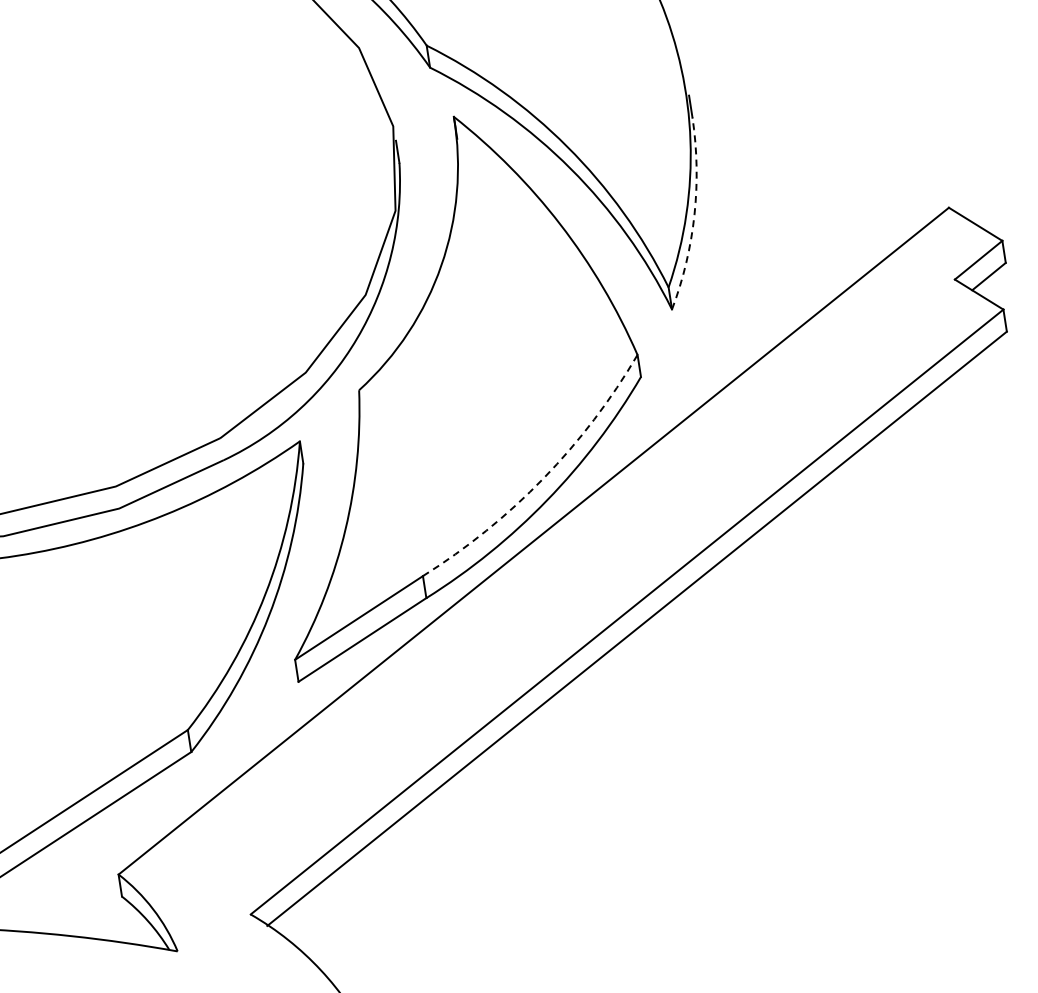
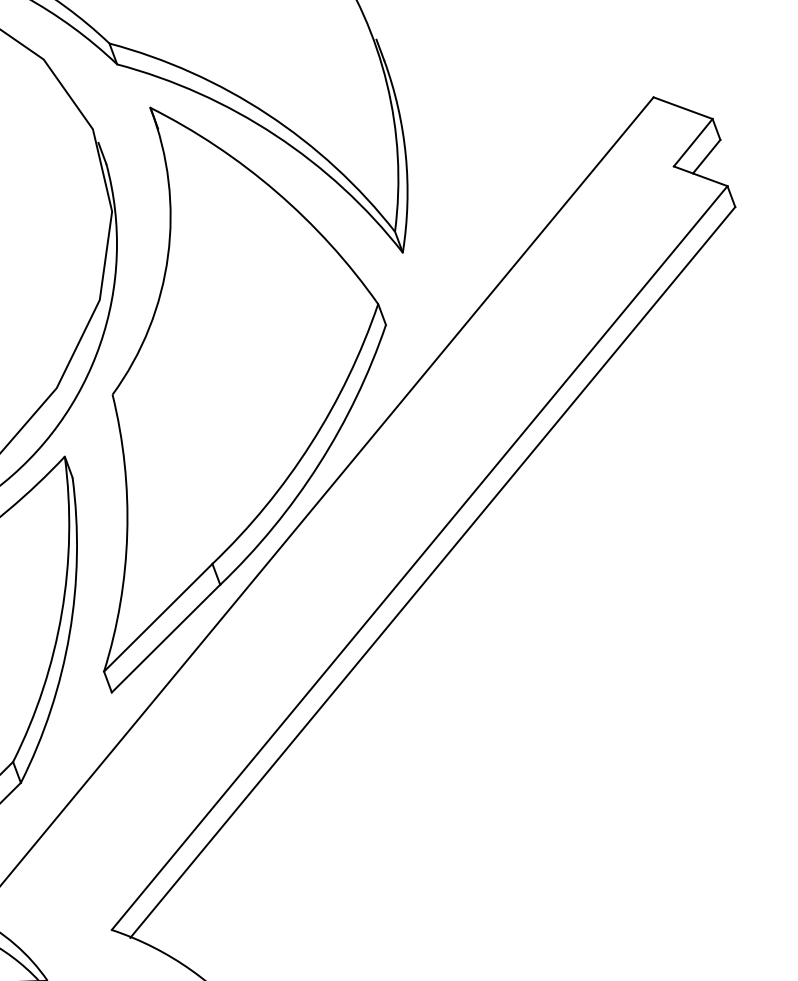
arc: (694, 214) -> (405, 155), dashed -> solid
arc: (543, 478) -> (310, 444), dashed -> solid

